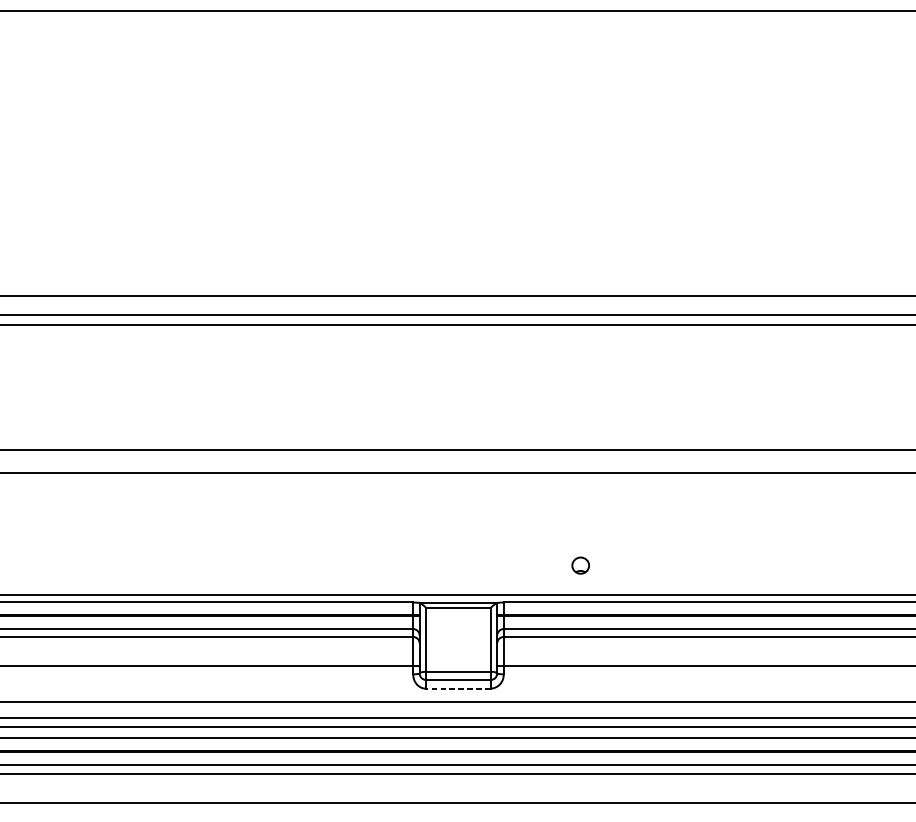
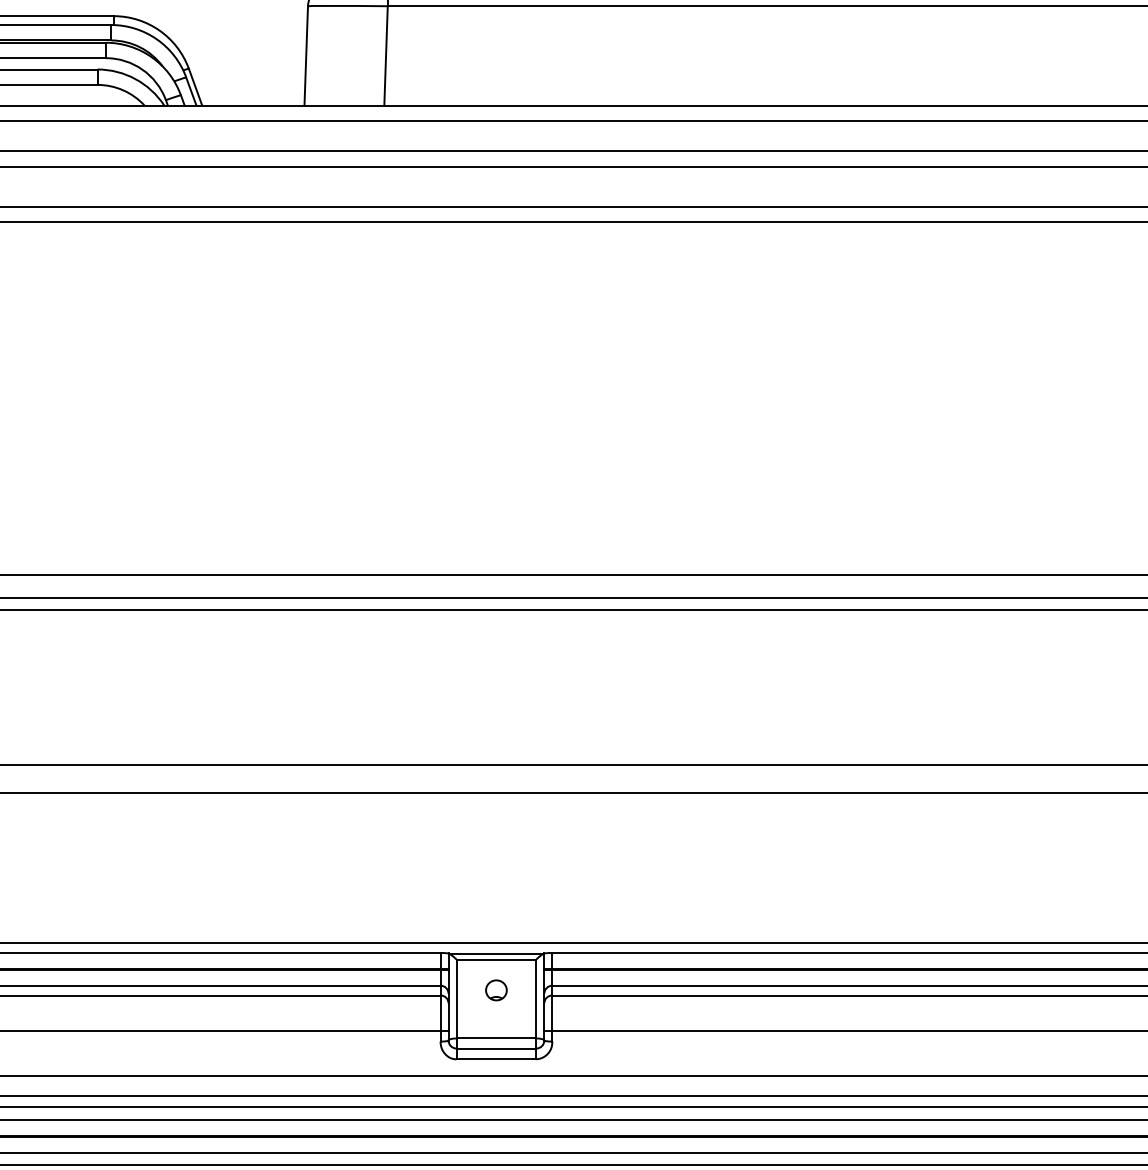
part: (580, 565) -> (496, 990), moved
line: (458, 688) -> (496, 1059), dashed -> solid

